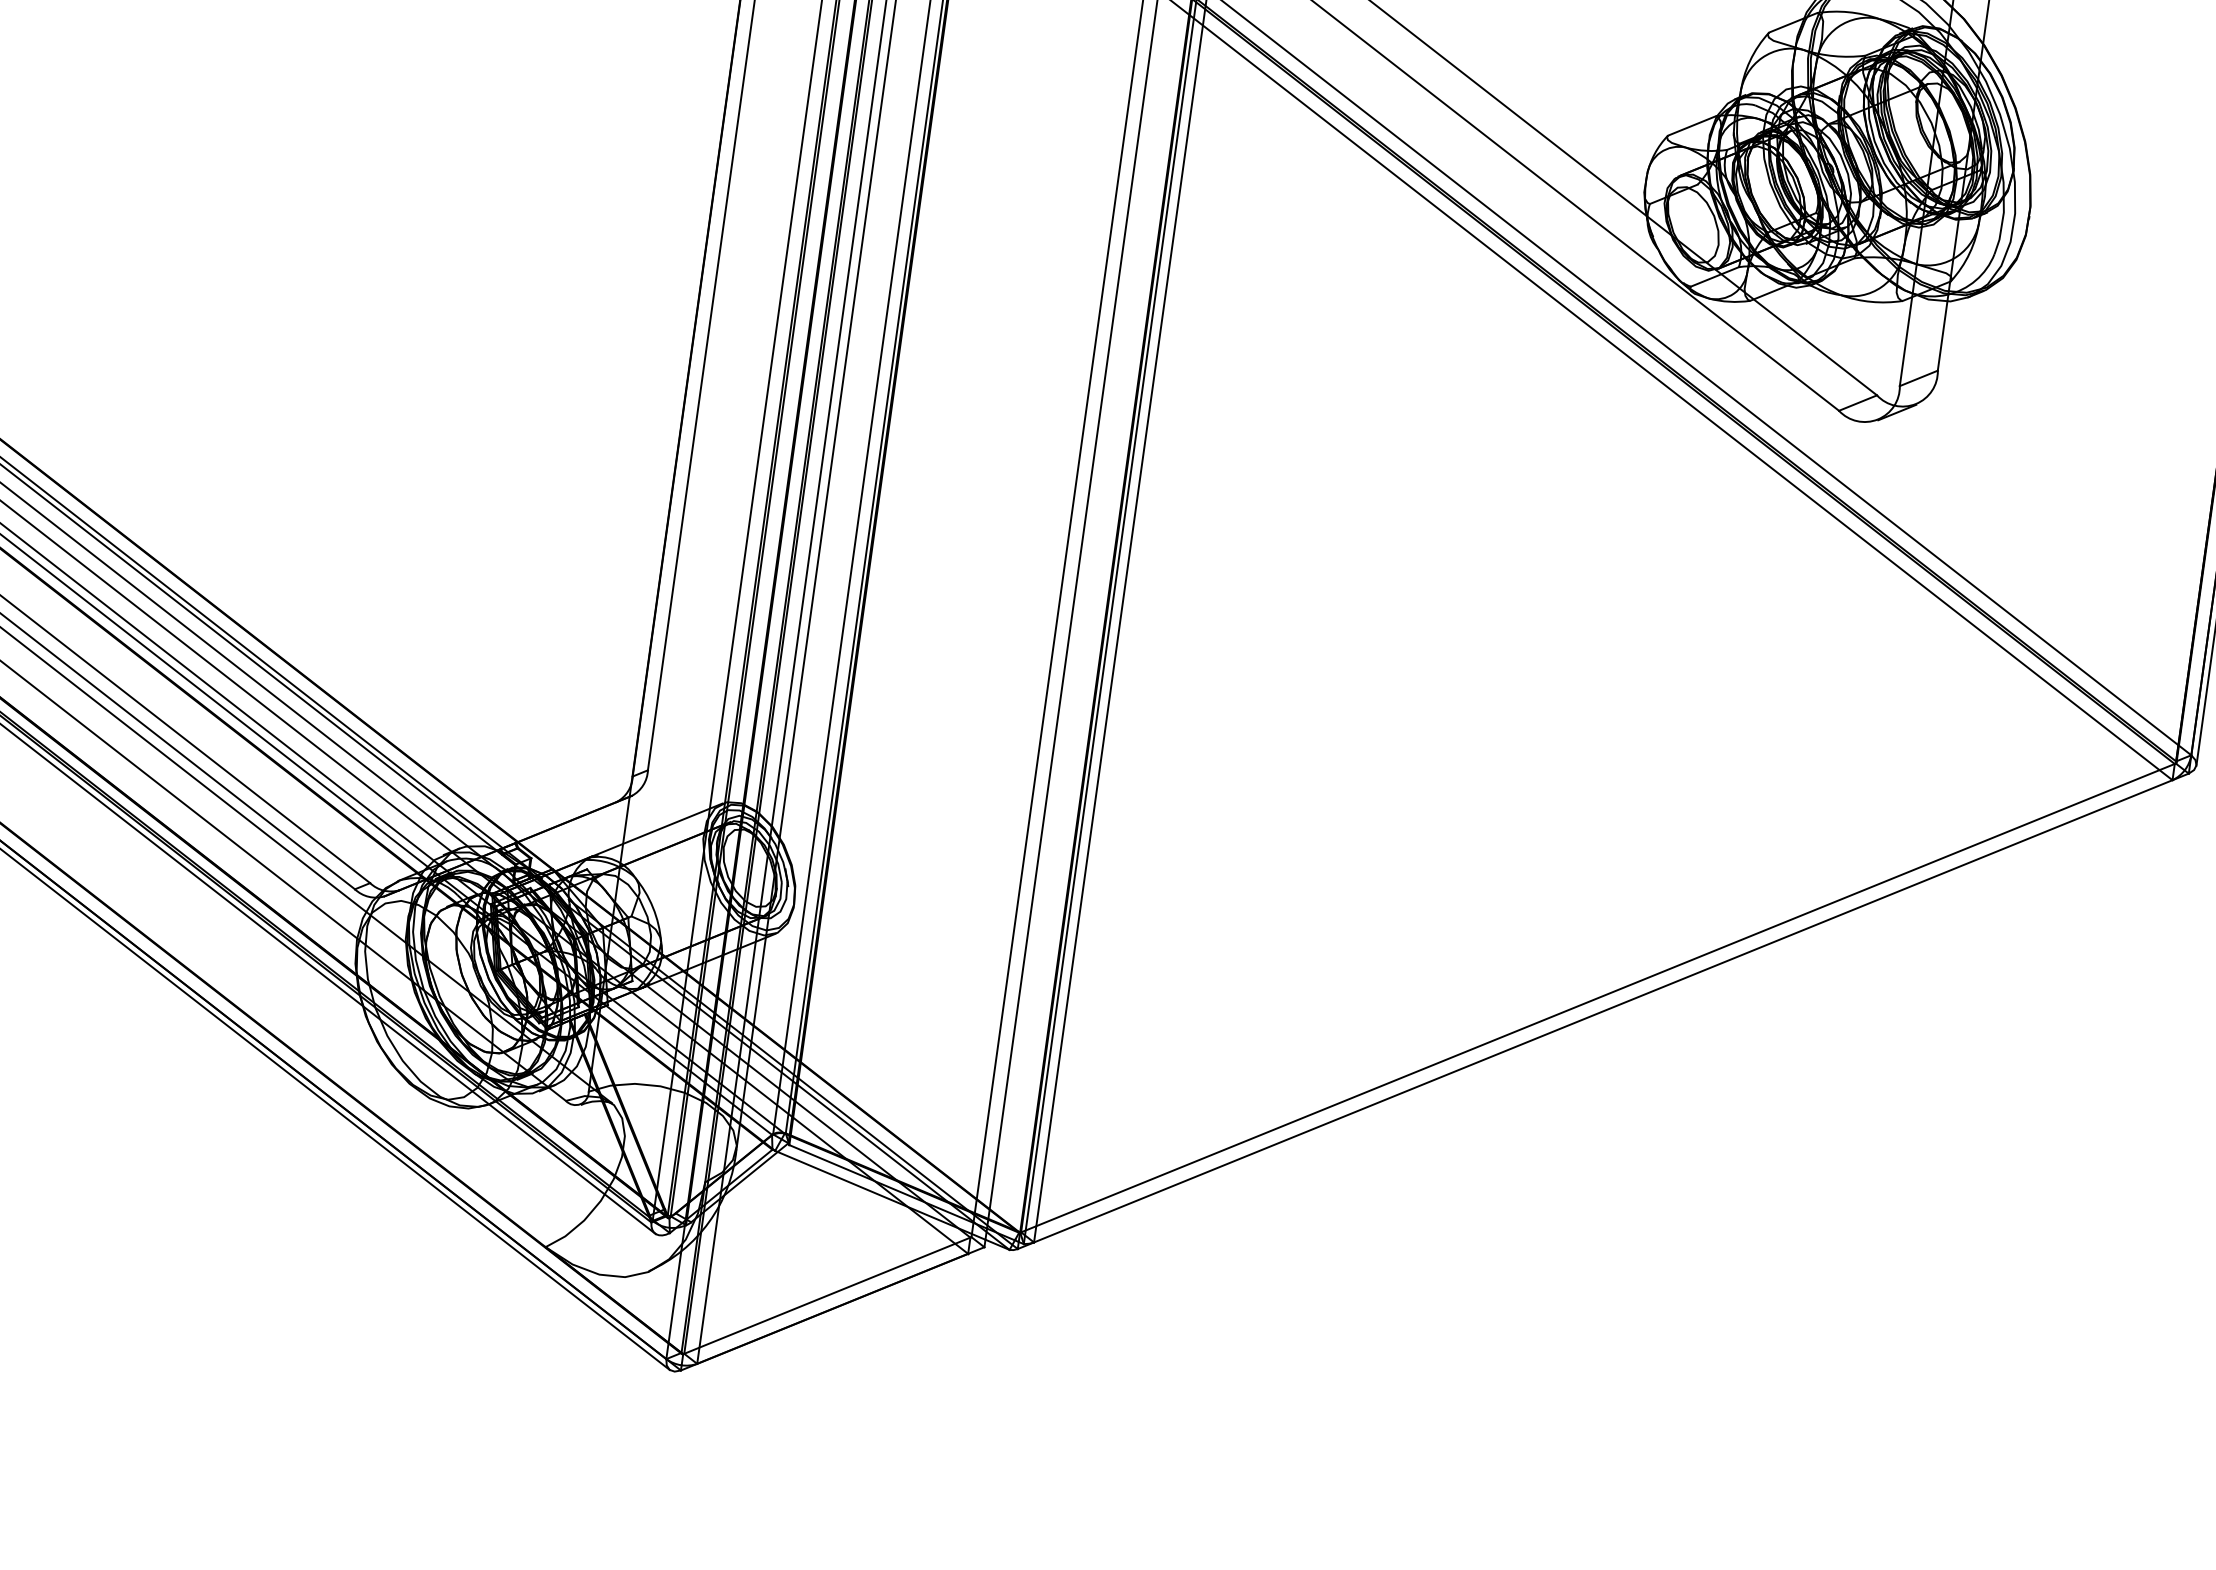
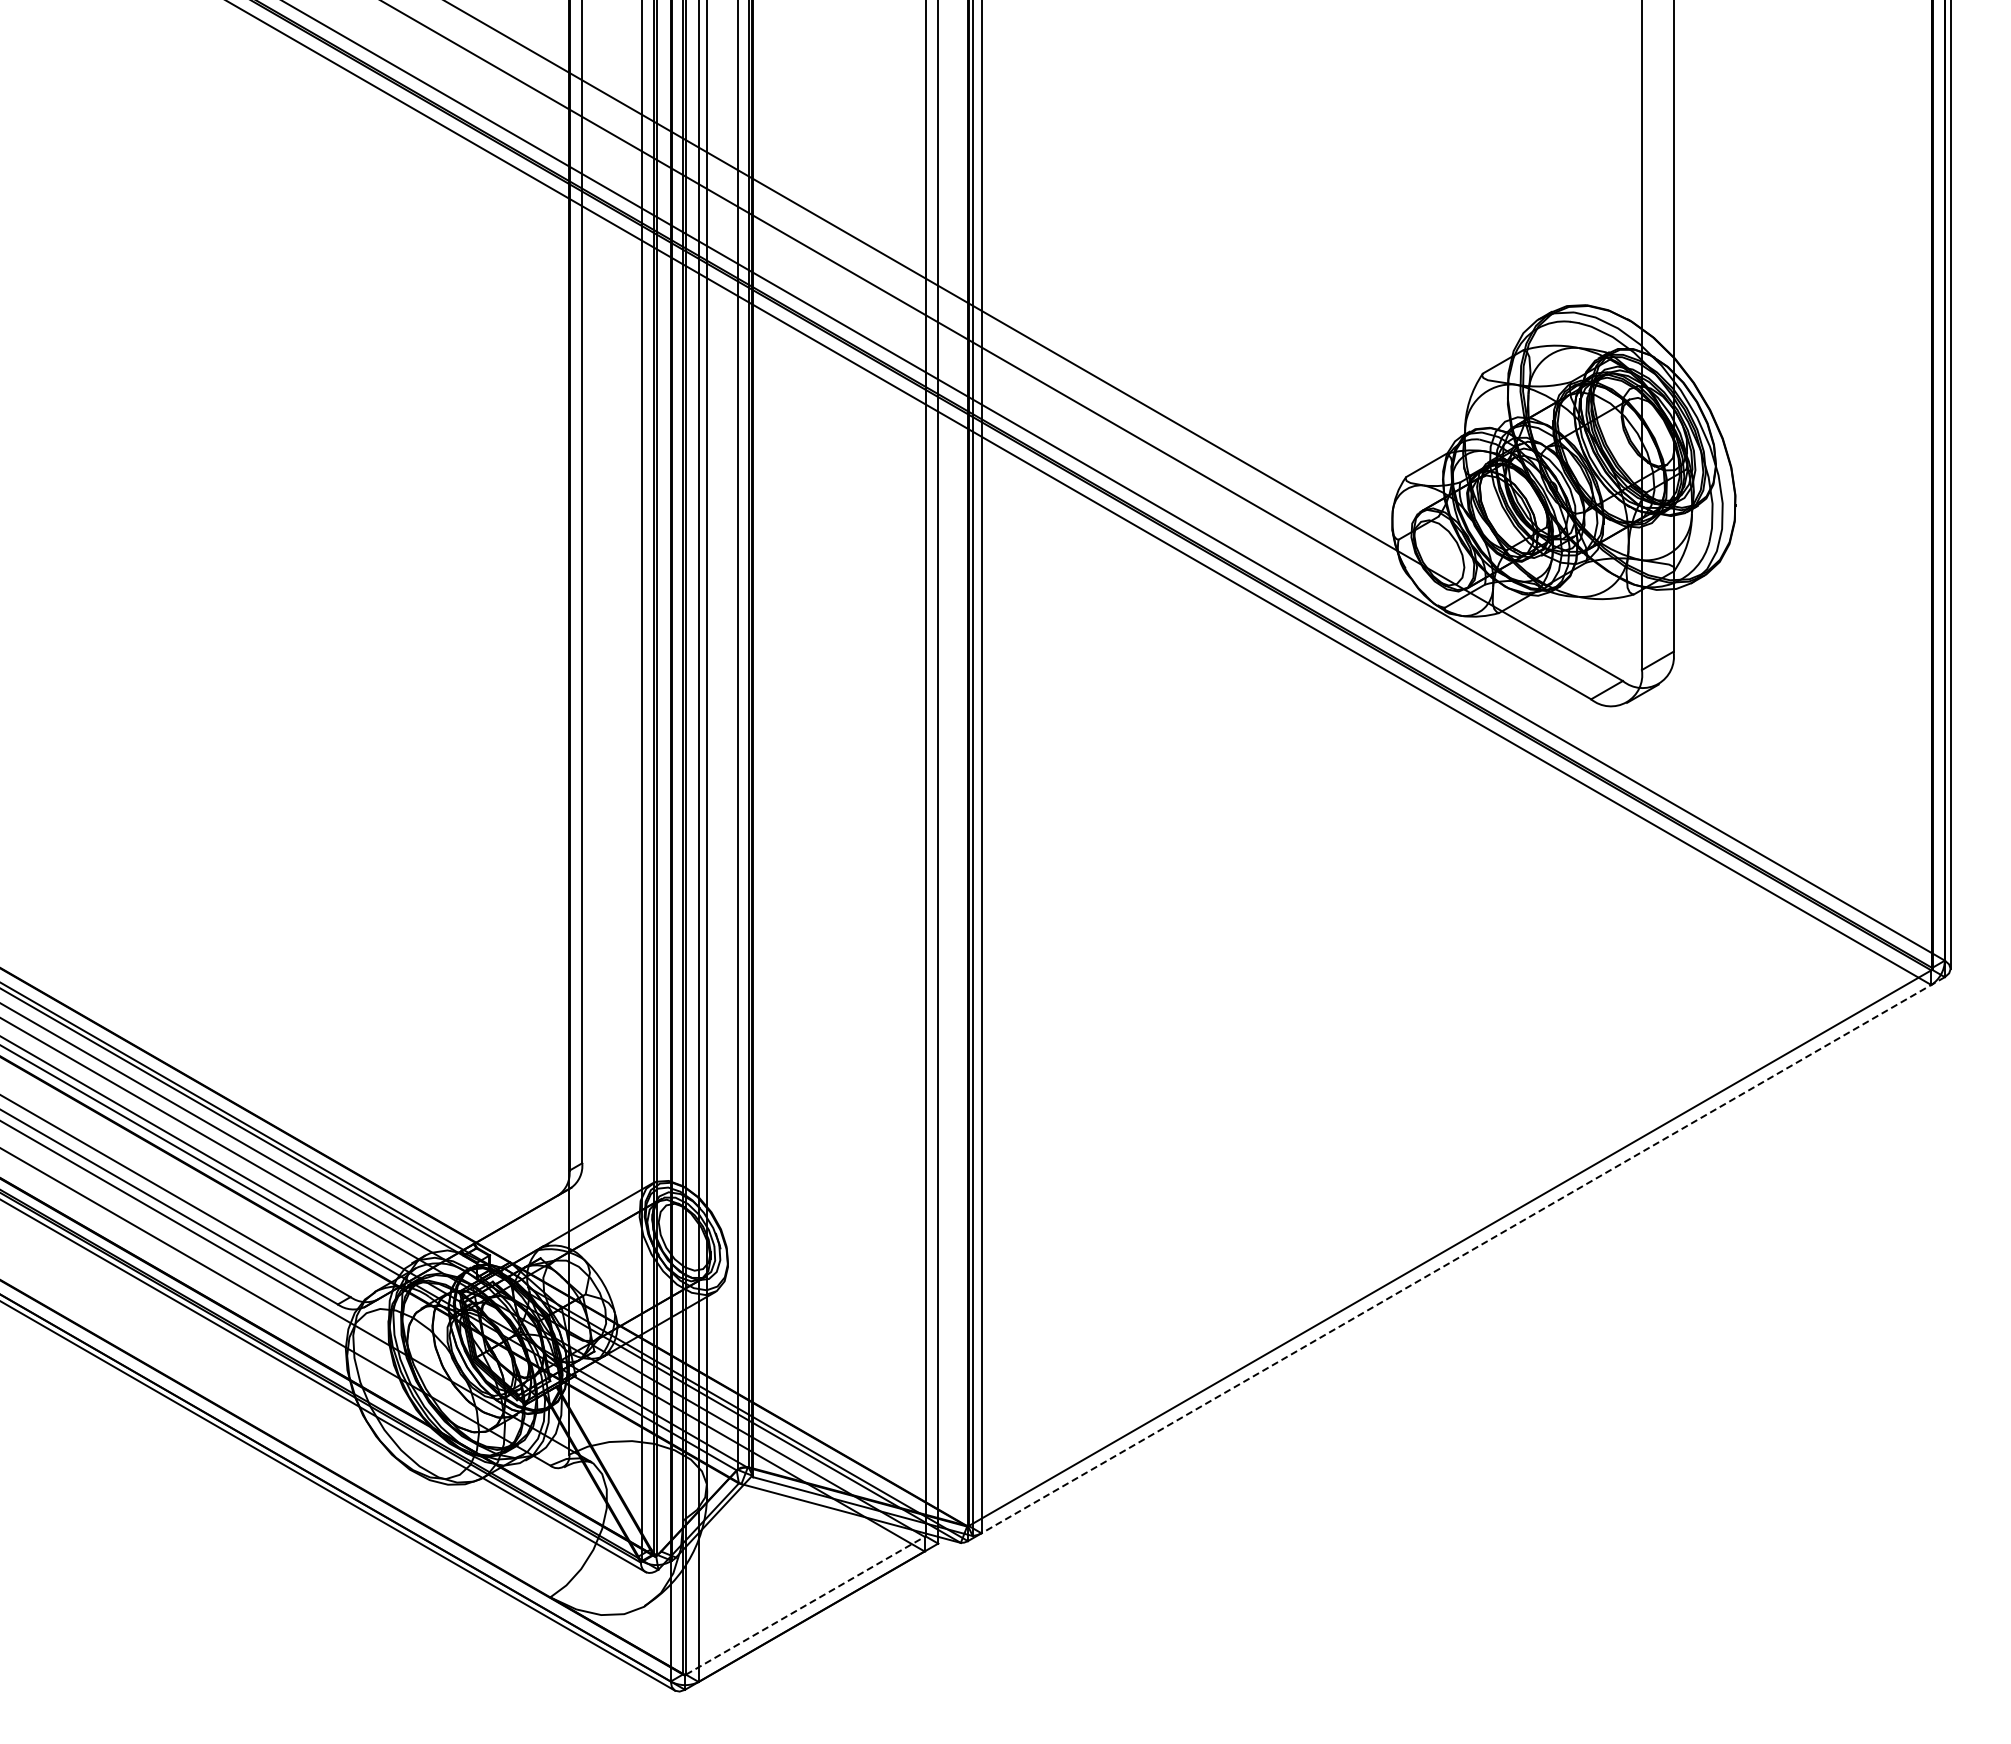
line: (1610, 1008) -> (1462, 1255), solid -> dashed
line: (828, 1295) -> (806, 1605), solid -> dashed

